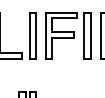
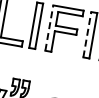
line: (45, 35) -> (48, 27), solid -> dashed
line: (84, 35) -> (87, 34), solid -> dashed

